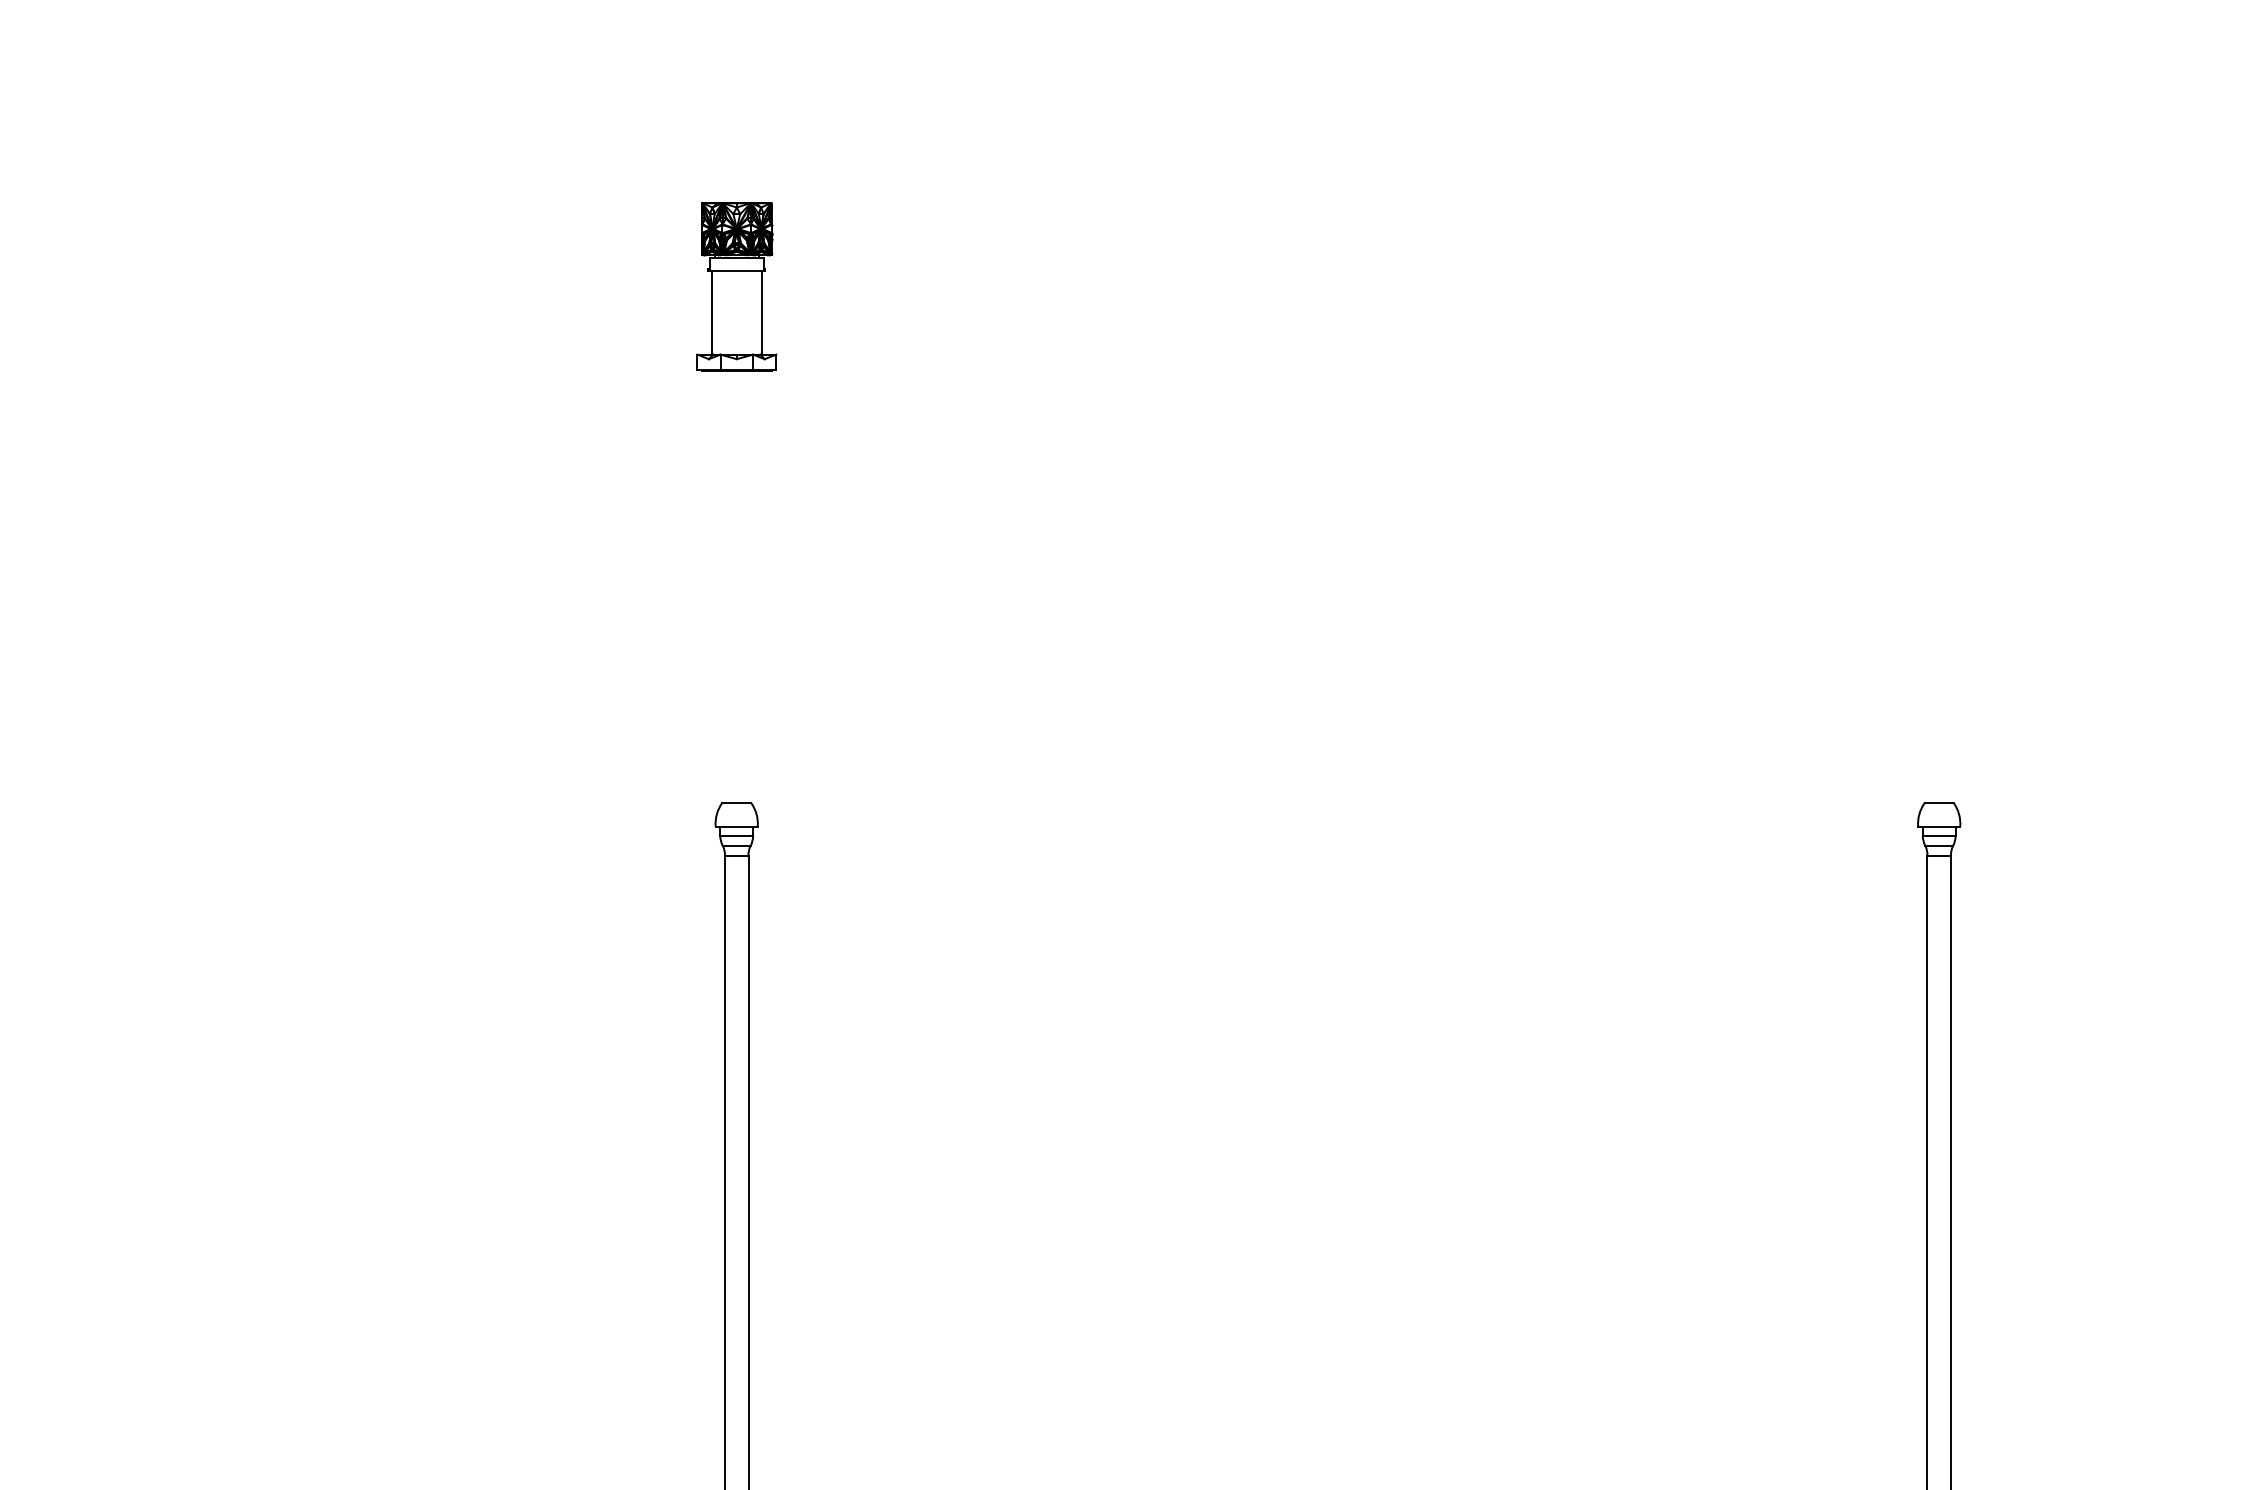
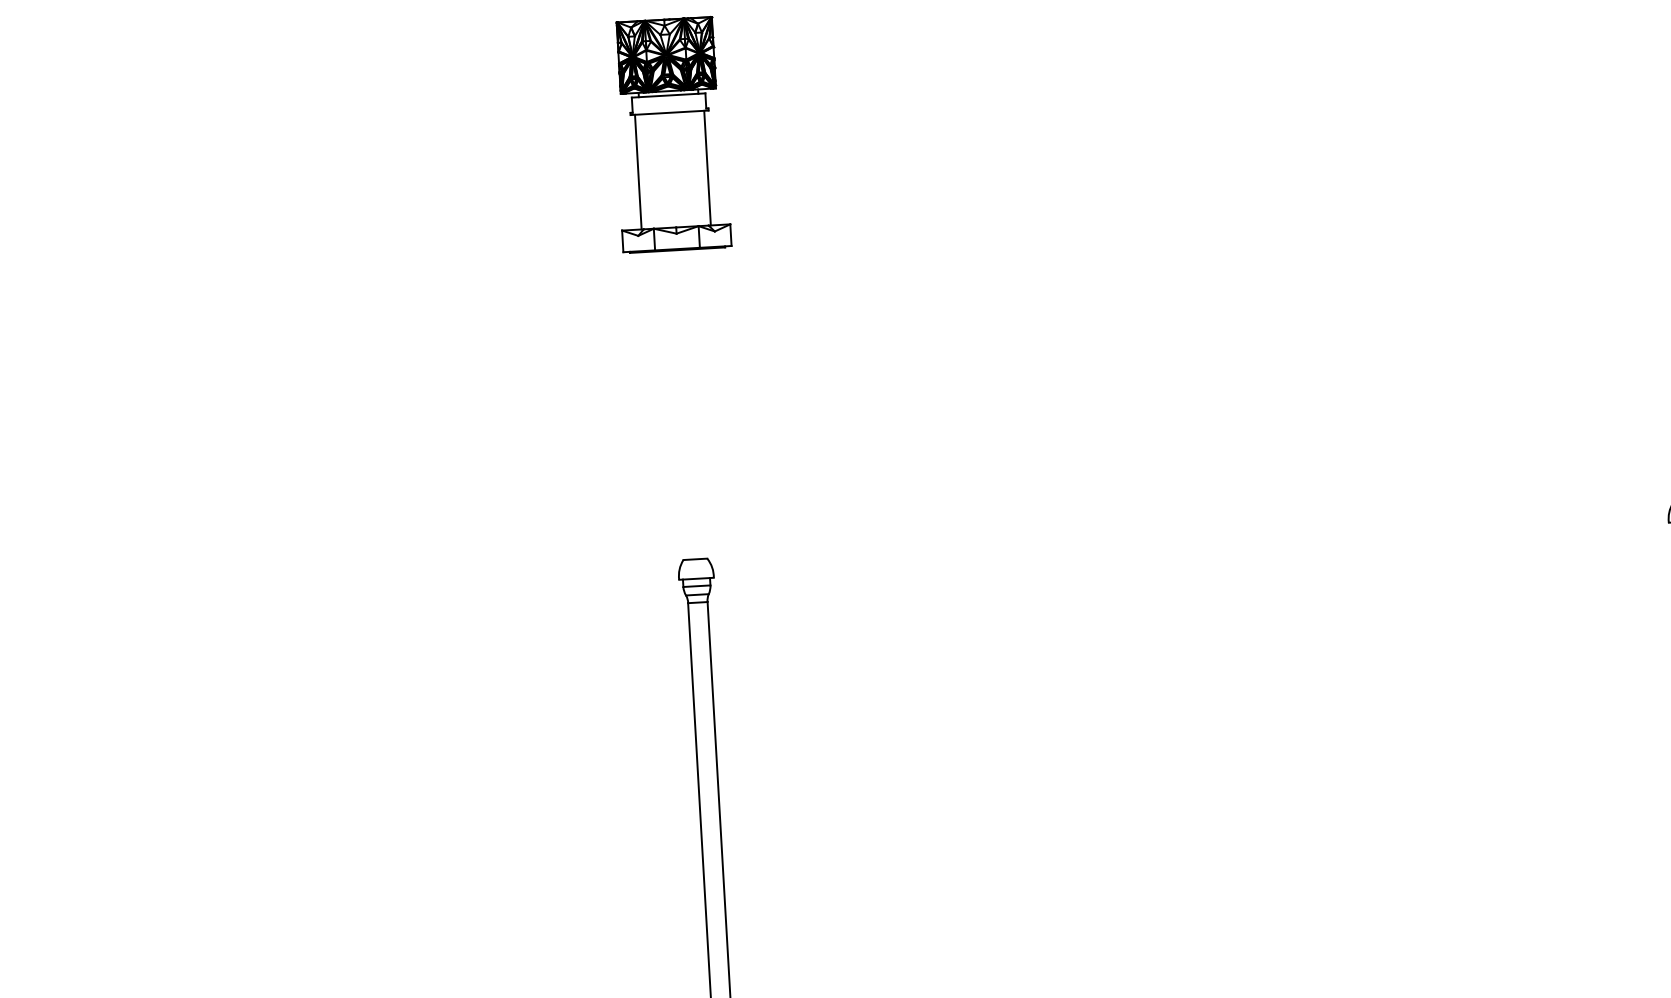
part: (736, 286) -> (670, 134), size x1.67

